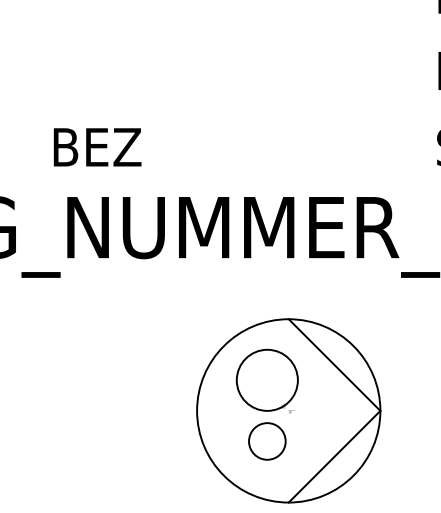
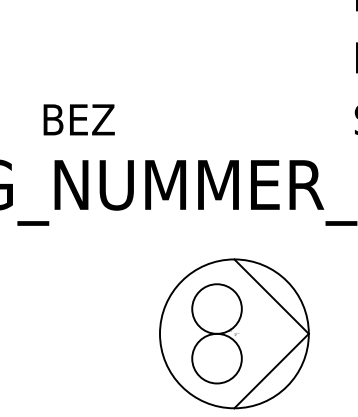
circle: (266, 441) -> (216, 358), size x1.67

